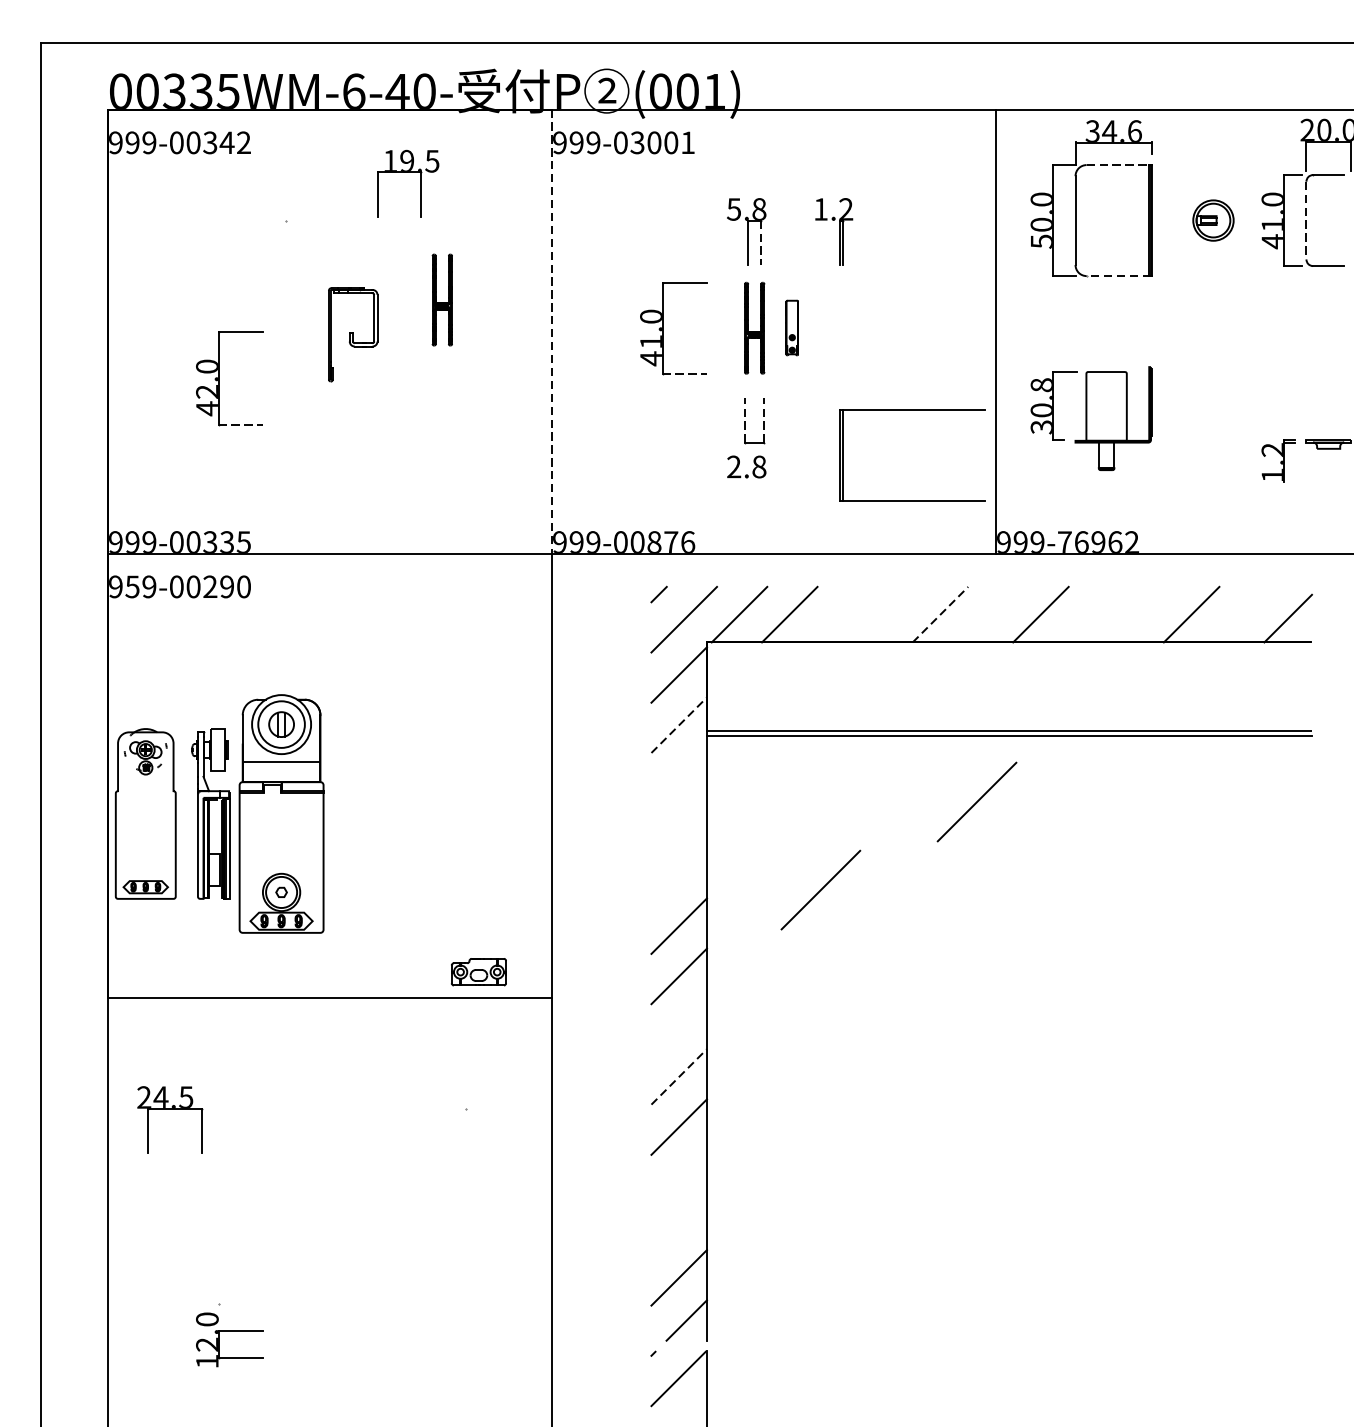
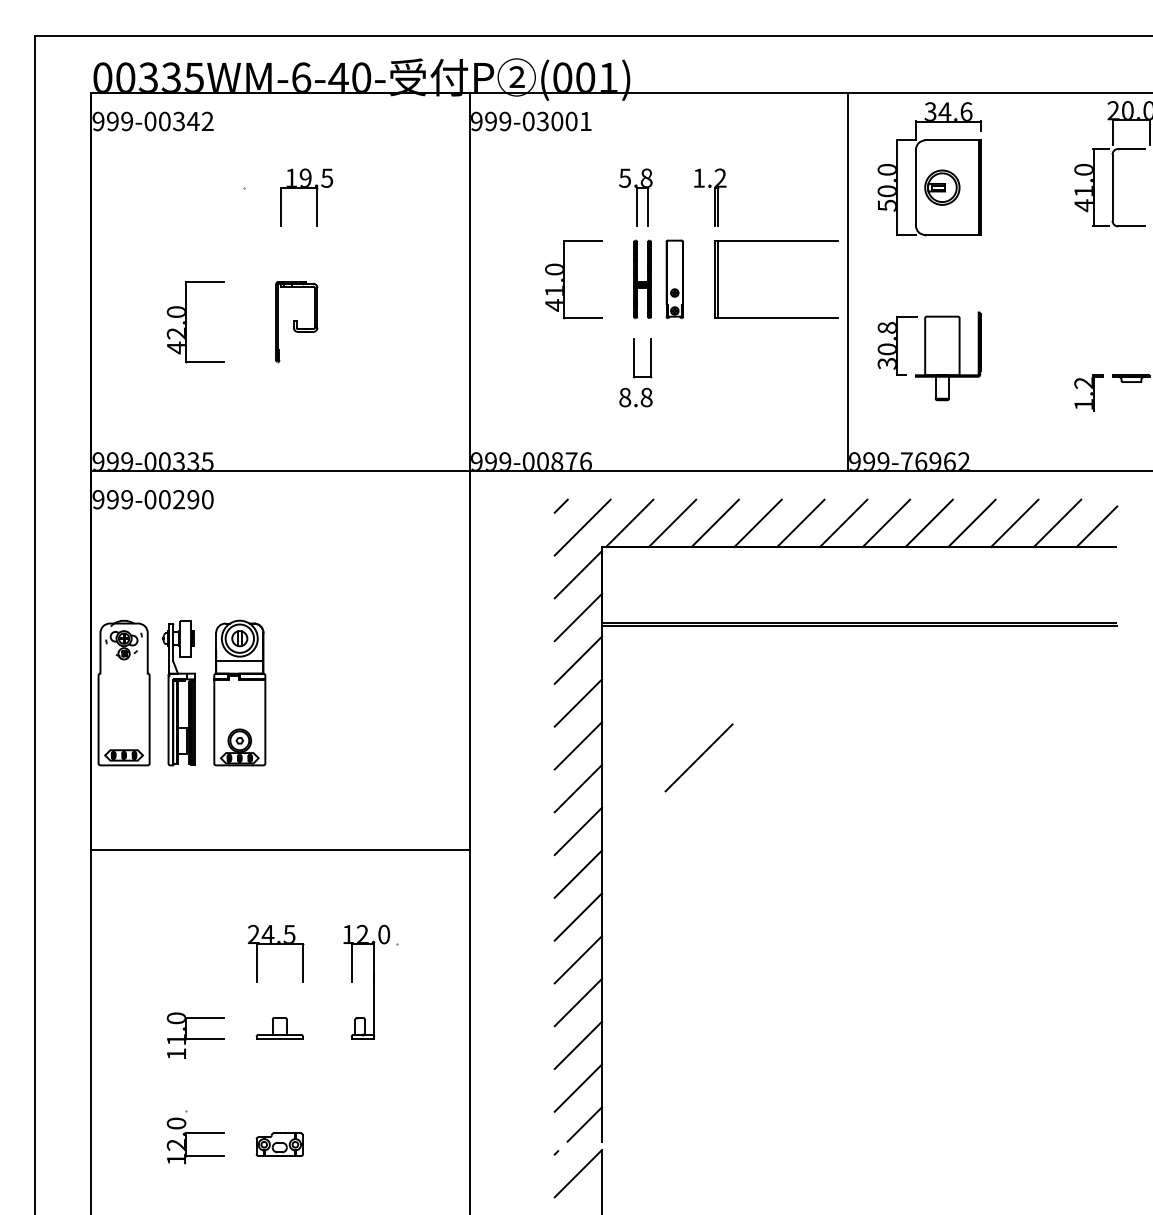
line: (1119, 165) -> (953, 140), dashed -> solid
part: (408, 173) -> (306, 188), moved
part: (1213, 220) -> (942, 187), moved
line: (1306, 221) -> (1112, 188), dashed -> solid
line: (761, 242) -> (648, 206), dashed -> solid
line: (1118, 275) -> (952, 234), dashed -> solid
part: (442, 299) -> (376, 254), removed
part: (792, 327) -> (674, 278), size x1.67
line: (551, 331) -> (469, 282), dashed -> solid
part: (352, 335) -> (296, 322), moved
line: (685, 374) -> (583, 318), dashed -> solid
part: (911, 410) -> (776, 241), moved
line: (745, 419) -> (634, 357), dashed -> solid
line: (765, 419) -> (651, 357), dashed -> solid
line: (240, 424) -> (204, 361), dashed -> solid
text: (734, 466) -> (625, 397), 2.8 -> 8.8
text: (132, 586) -> (112, 499), 959-00290 -> 999-00290
line: (839, 613) -> (714, 522), added
line: (889, 613) -> (757, 522), added
line: (941, 613) -> (801, 522), dashed -> solid
line: (990, 613) -> (843, 522), added
line: (1090, 613) -> (928, 522), added
line: (1140, 613) -> (971, 522), added
line: (1241, 613) -> (1057, 522), added
line: (679, 725) -> (578, 617), dashed -> solid
line: (679, 774) -> (578, 659), added
line: (976, 801) -> (831, 682), removed
part: (281, 813) -> (239, 692), size x0.71
line: (679, 825) -> (578, 702), added
line: (679, 875) -> (578, 745), added
part: (478, 971) -> (279, 1144), moved
line: (679, 1025) -> (578, 873), added
line: (679, 1076) -> (578, 916), dashed -> solid
part: (169, 1109) -> (275, 944), moved
part: (438, 1152) -> (373, 981), added
line: (679, 1177) -> (578, 1002), added
part: (328, 1207) -> (279, 1028), added
part: (229, 1216) -> (195, 1035), added
line: (679, 1226) -> (578, 1044), added

